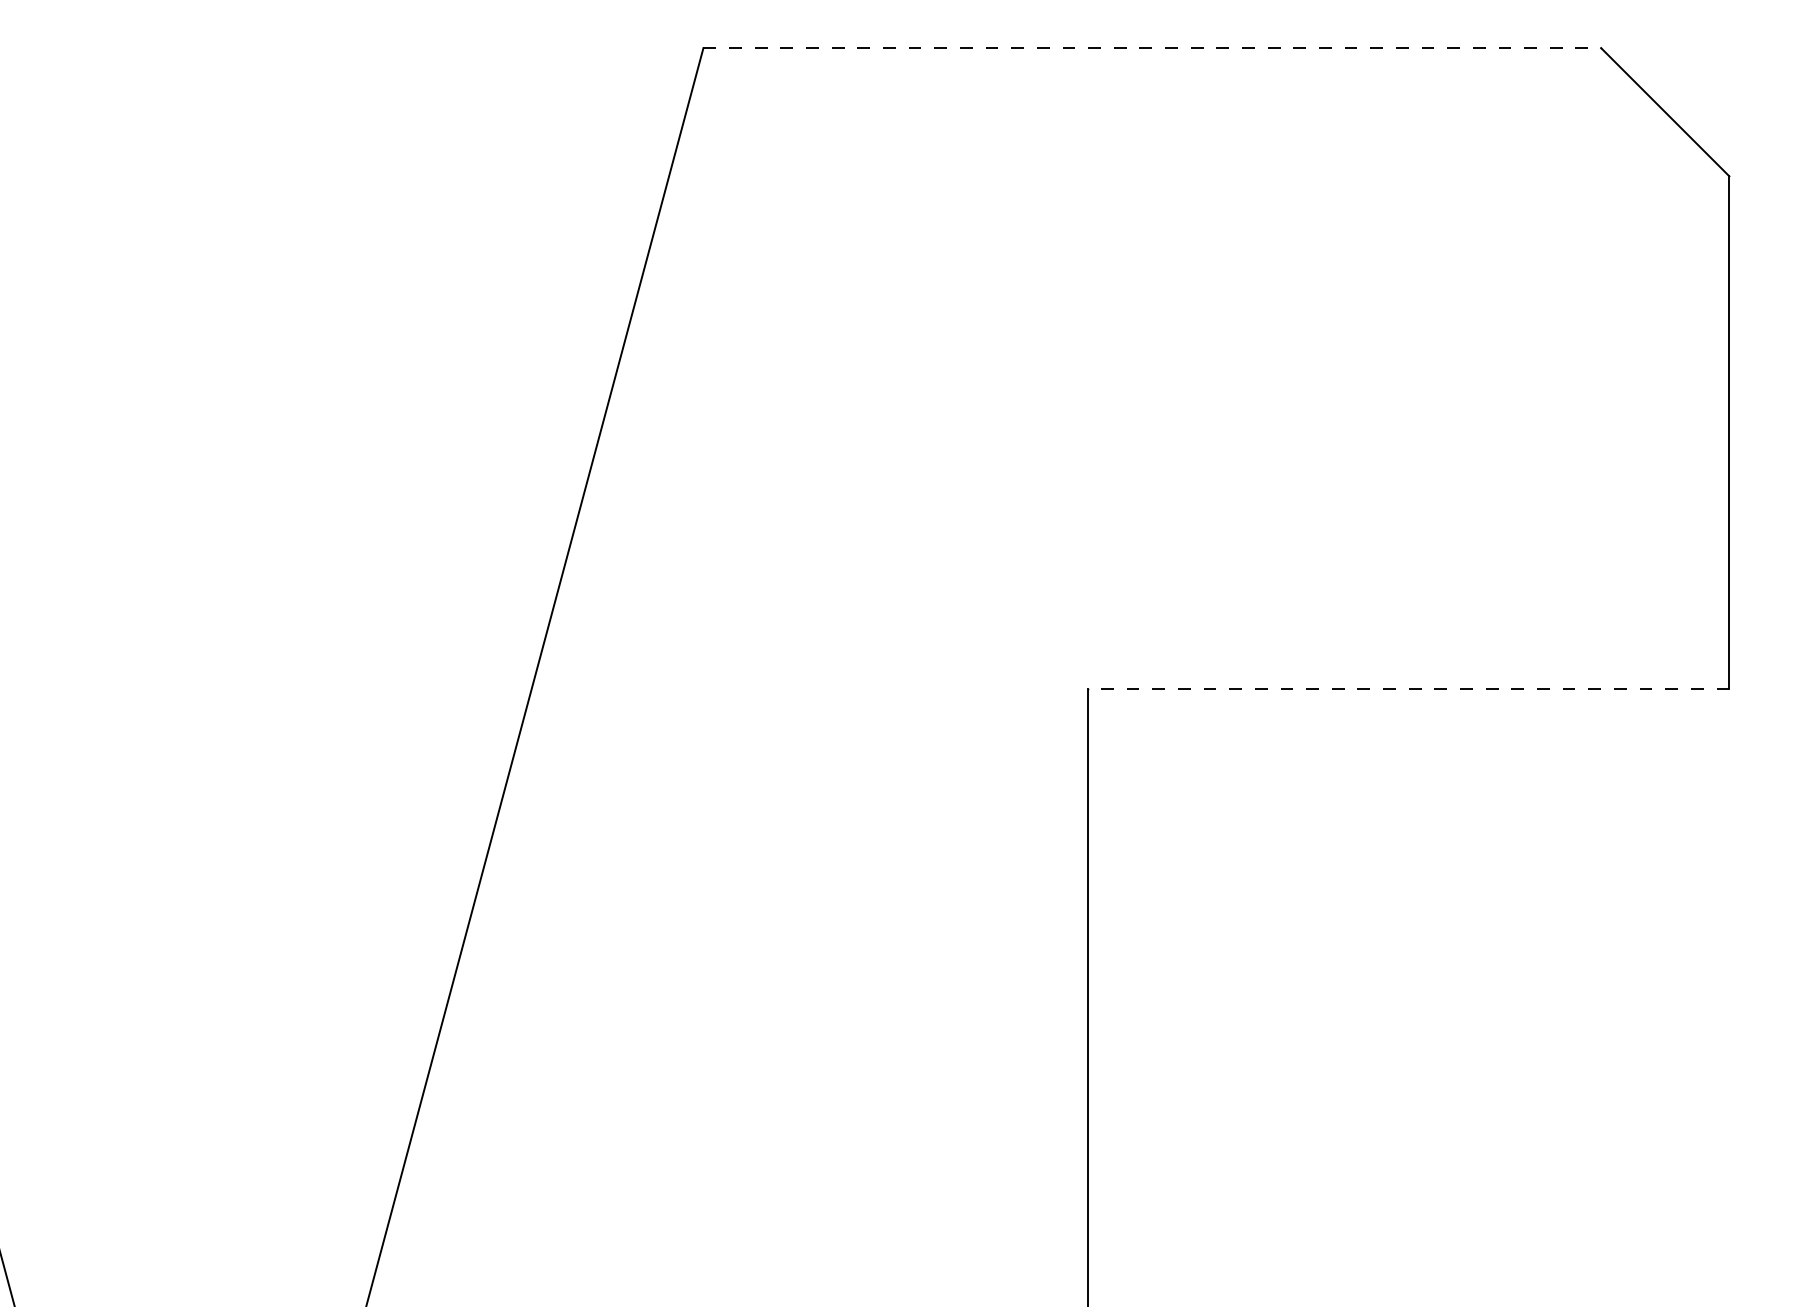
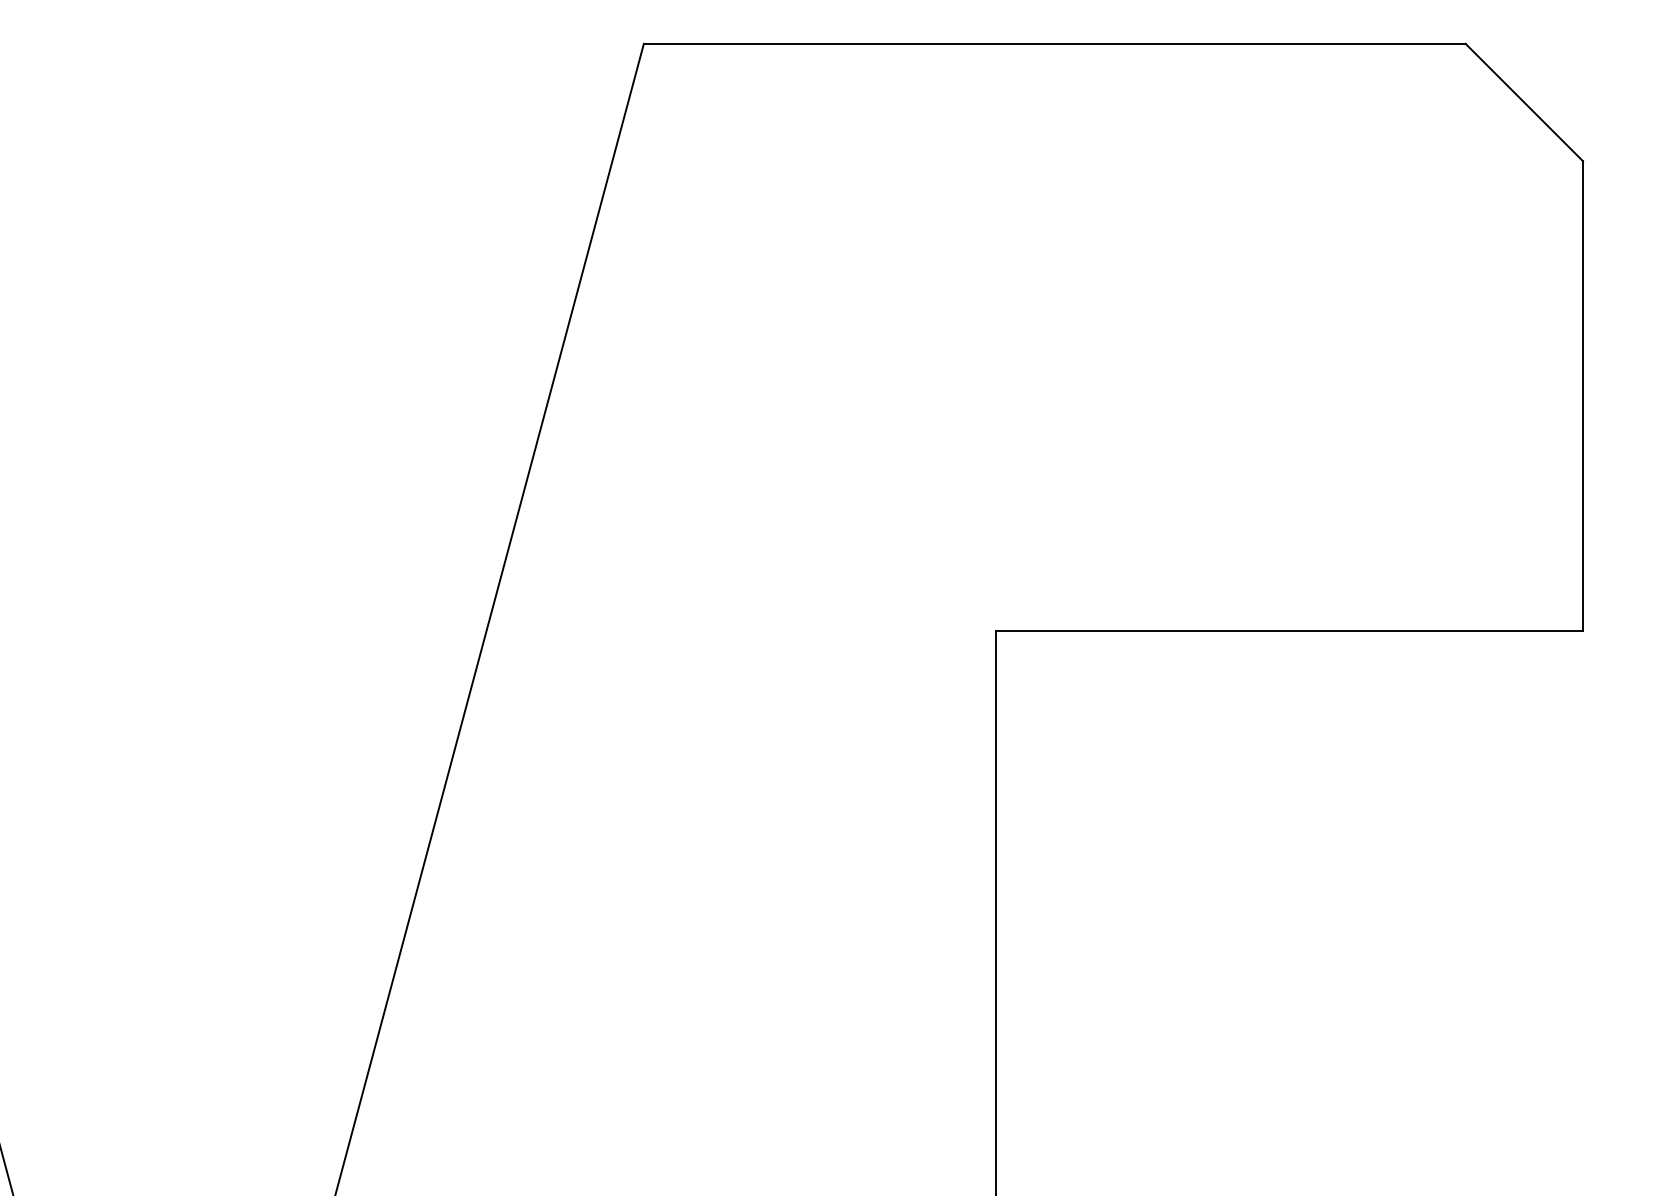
line: (1152, 48) -> (1054, 44), dashed -> solid
line: (1408, 689) -> (1289, 630), dashed -> solid

